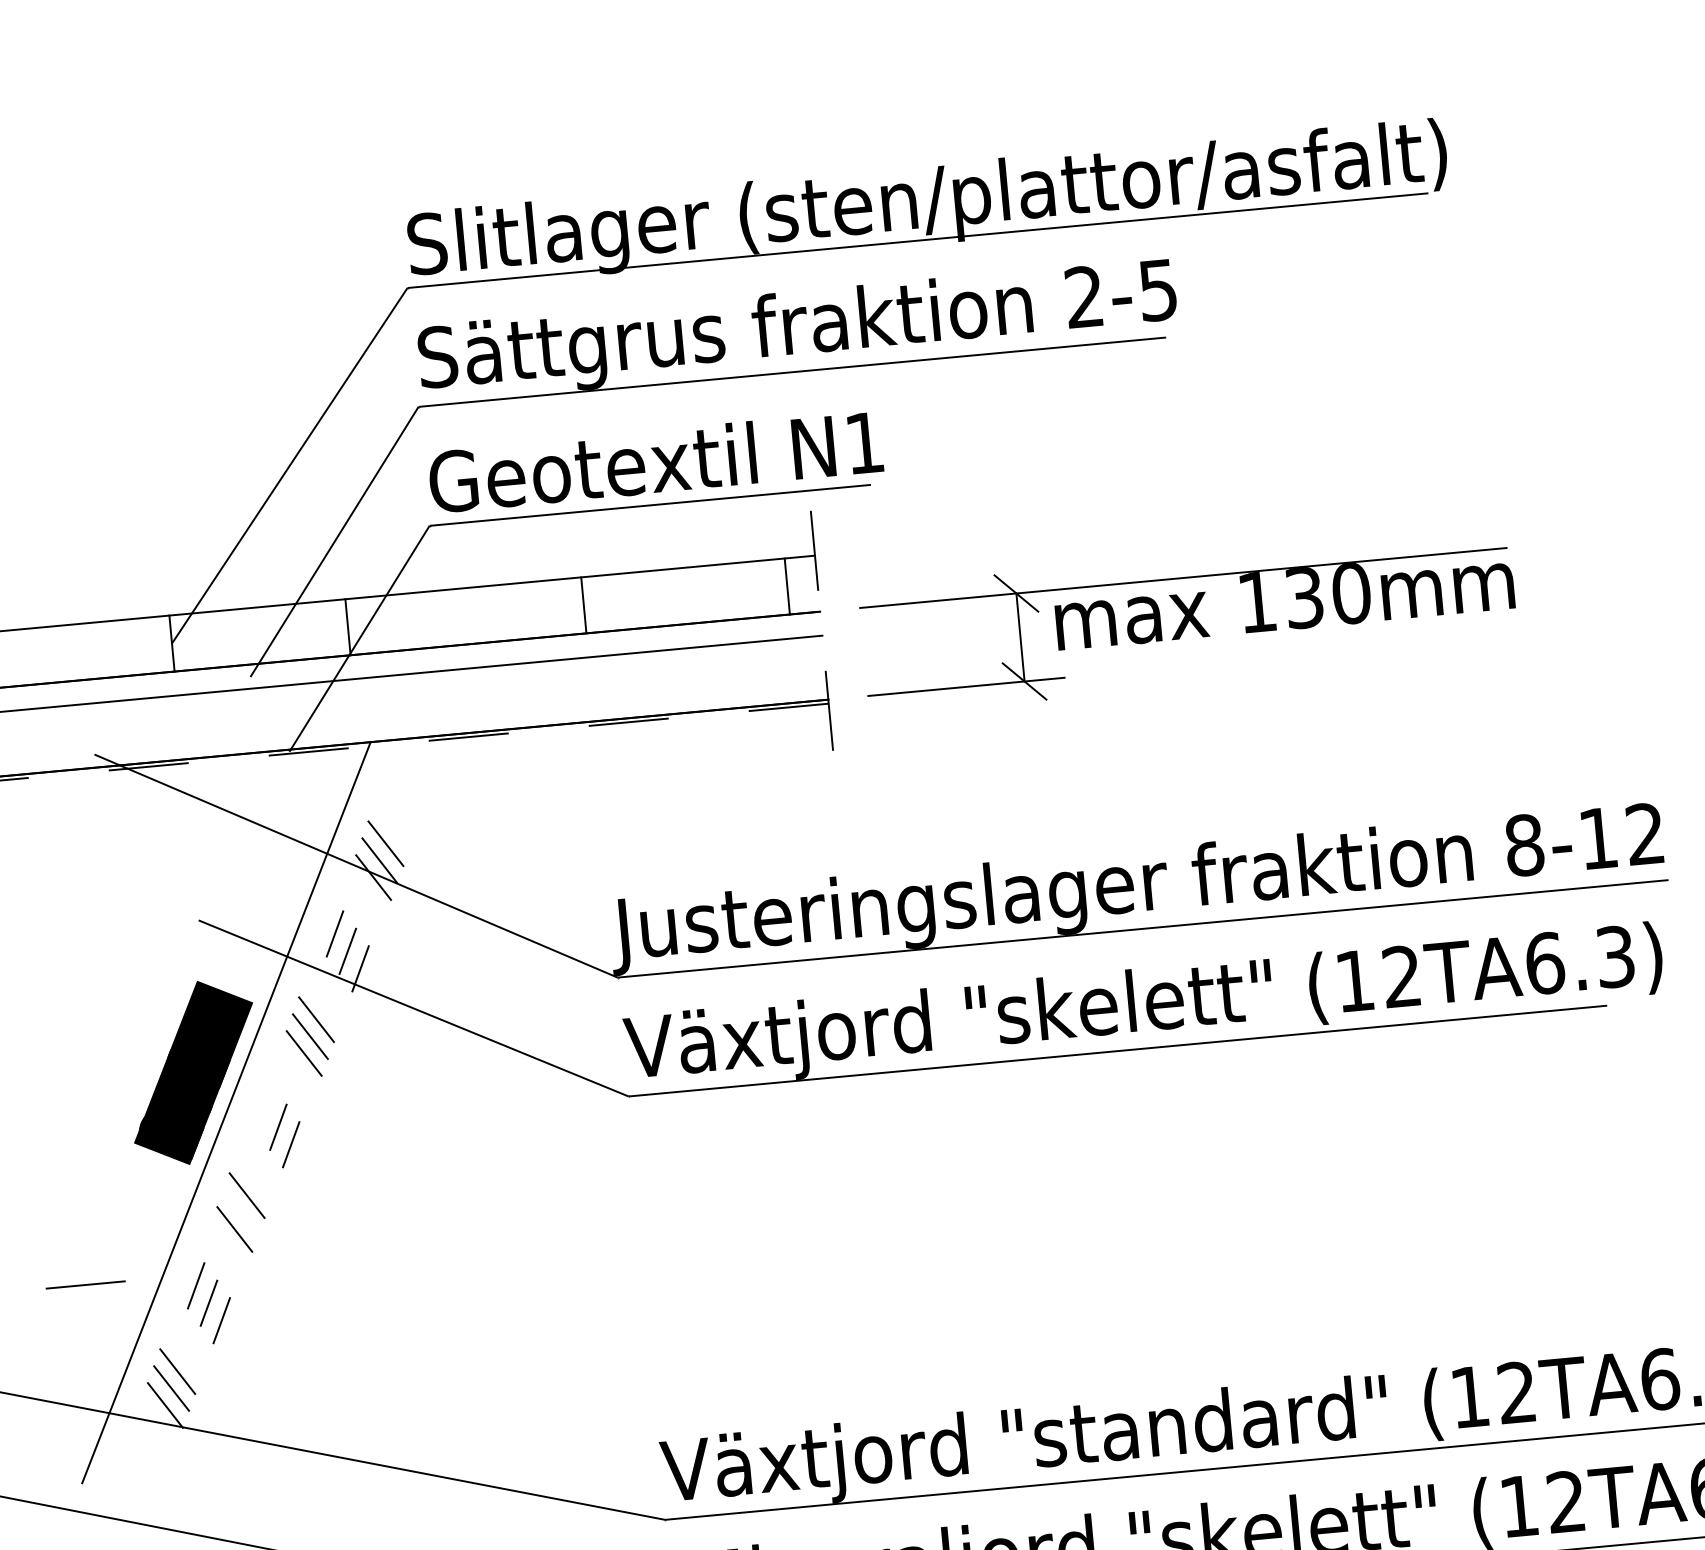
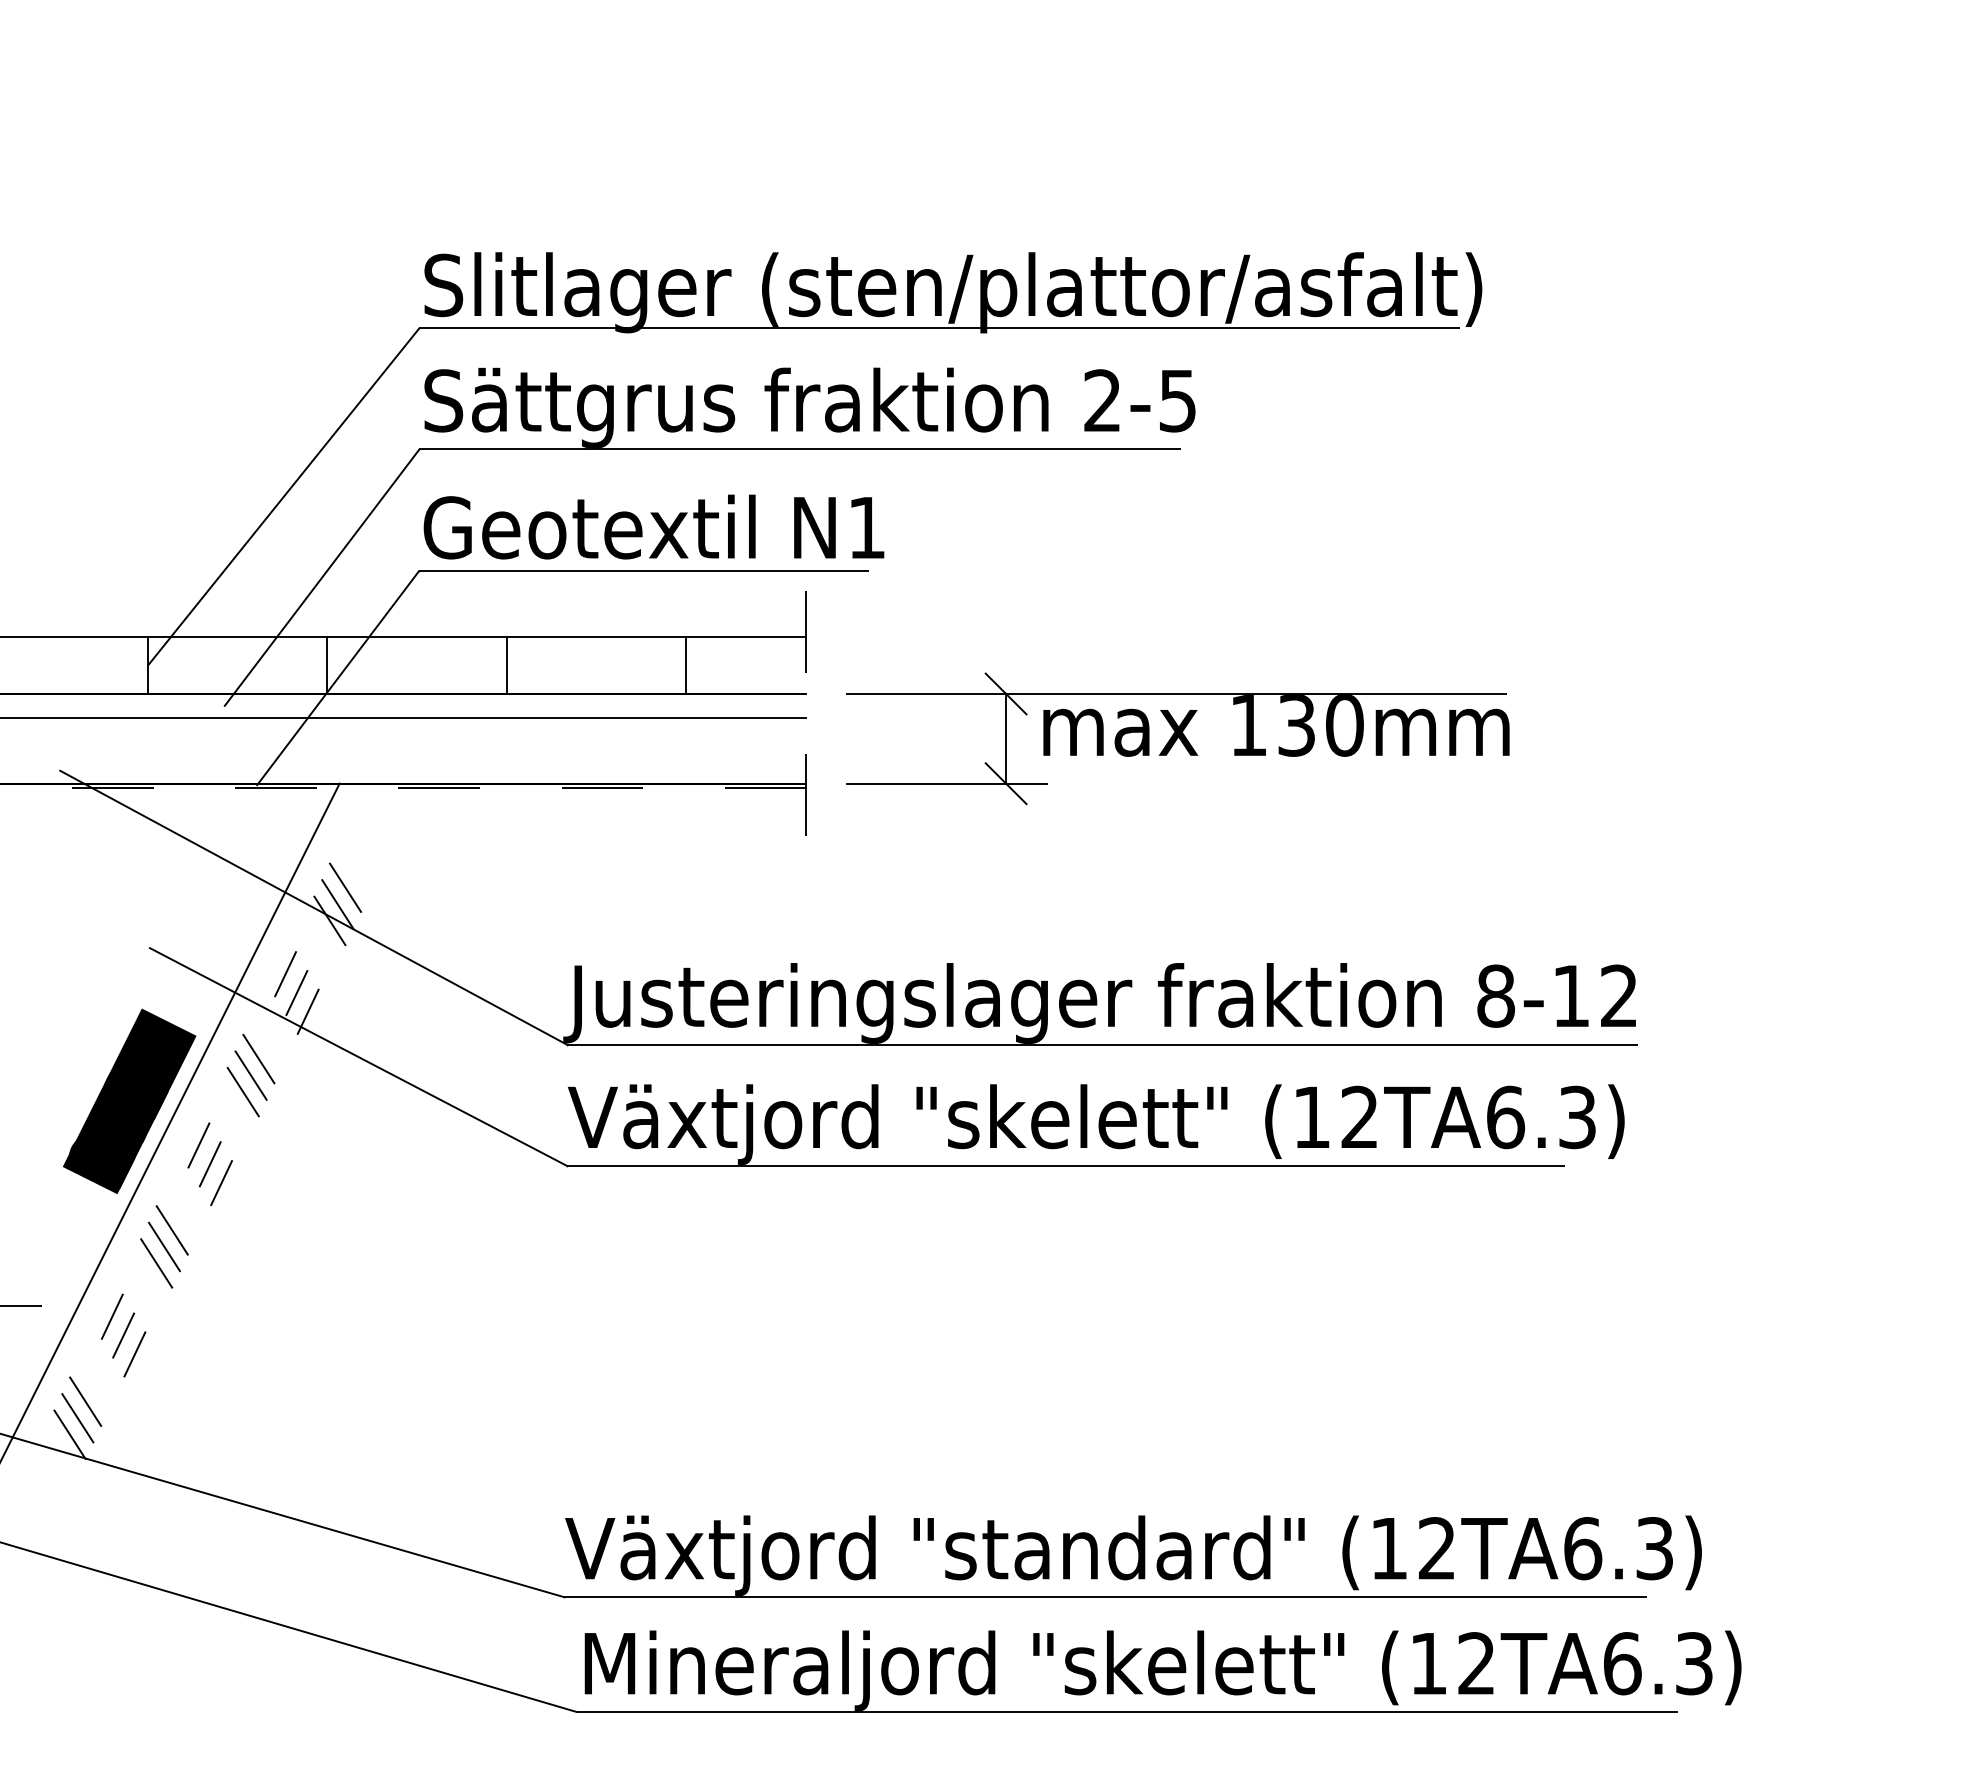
line: (787, 586) -> (686, 665), moved
line: (583, 605) -> (506, 665), moved
line: (265, 1109) -> (198, 1145), added
line: (240, 1212) -> (163, 1246), added

